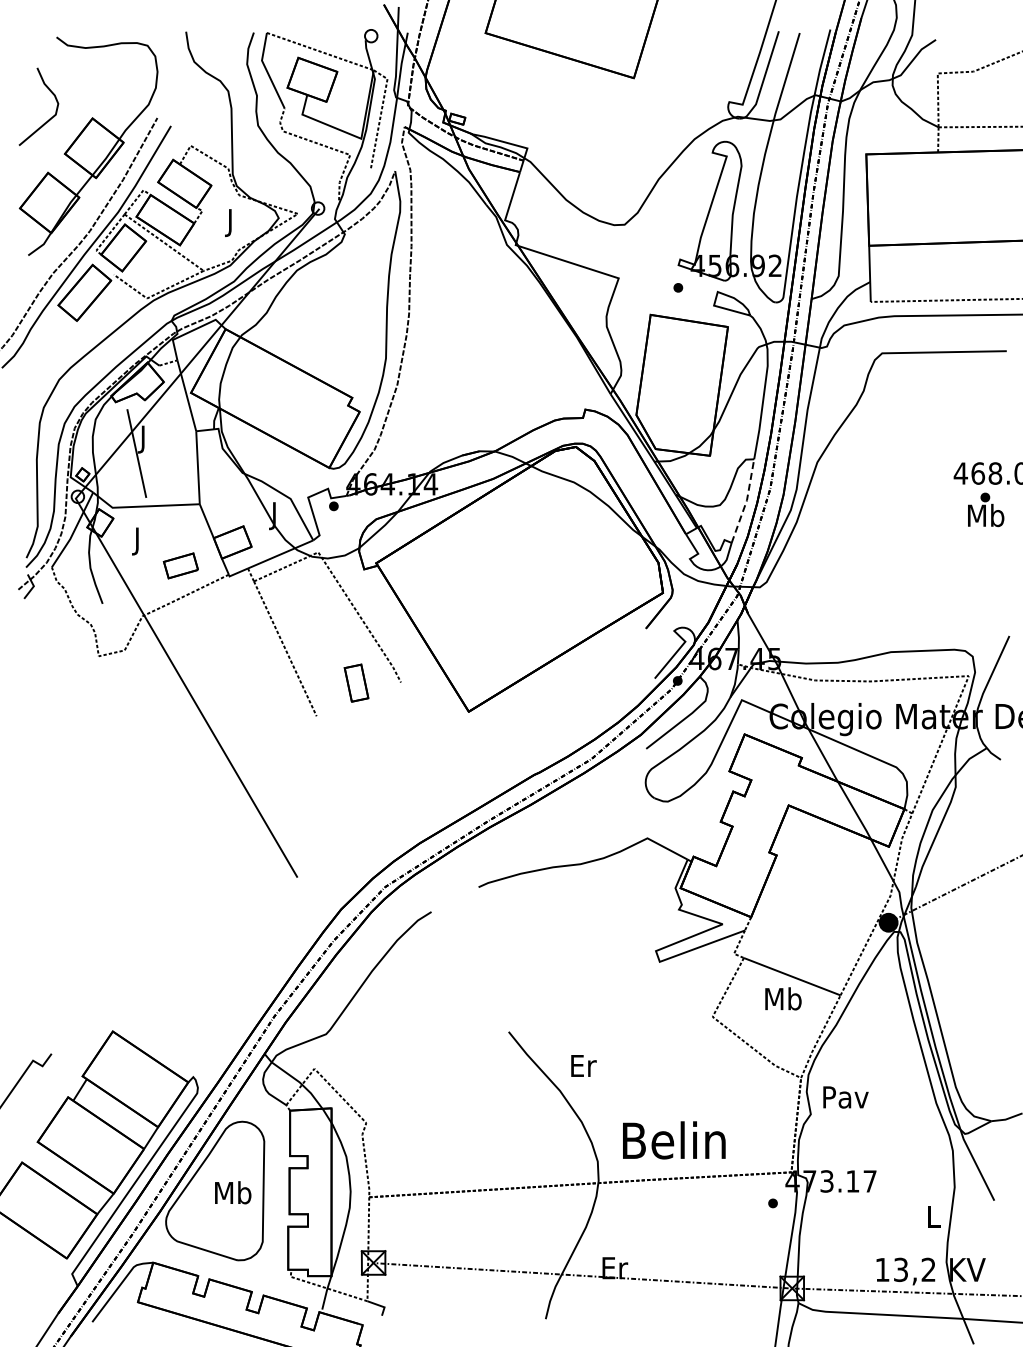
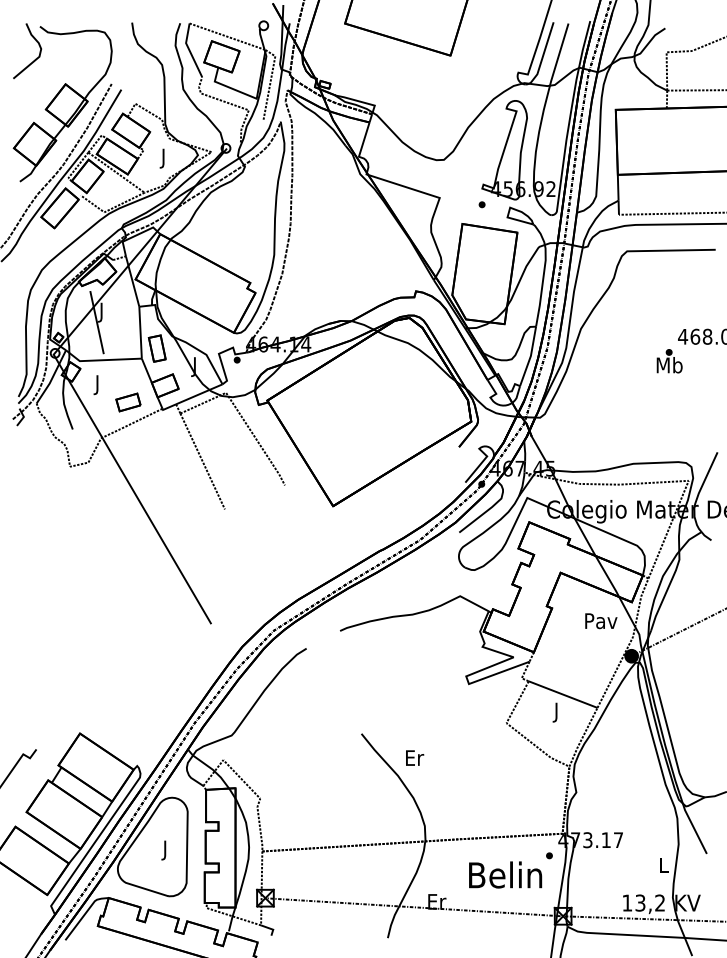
curve: (50, 117) -> (35, 58), moved
line: (746, 501) -> (530, 356), dashed -> solid
text: (986, 509) -> (669, 360), moved
part: (356, 682) -> (157, 348), moved
text: (783, 1001) -> (556, 712), Mb -> J
text: (845, 1097) -> (601, 621), moved
text: (674, 1140) -> (505, 875), moved
text: (233, 1195) -> (165, 850), Mb -> J

